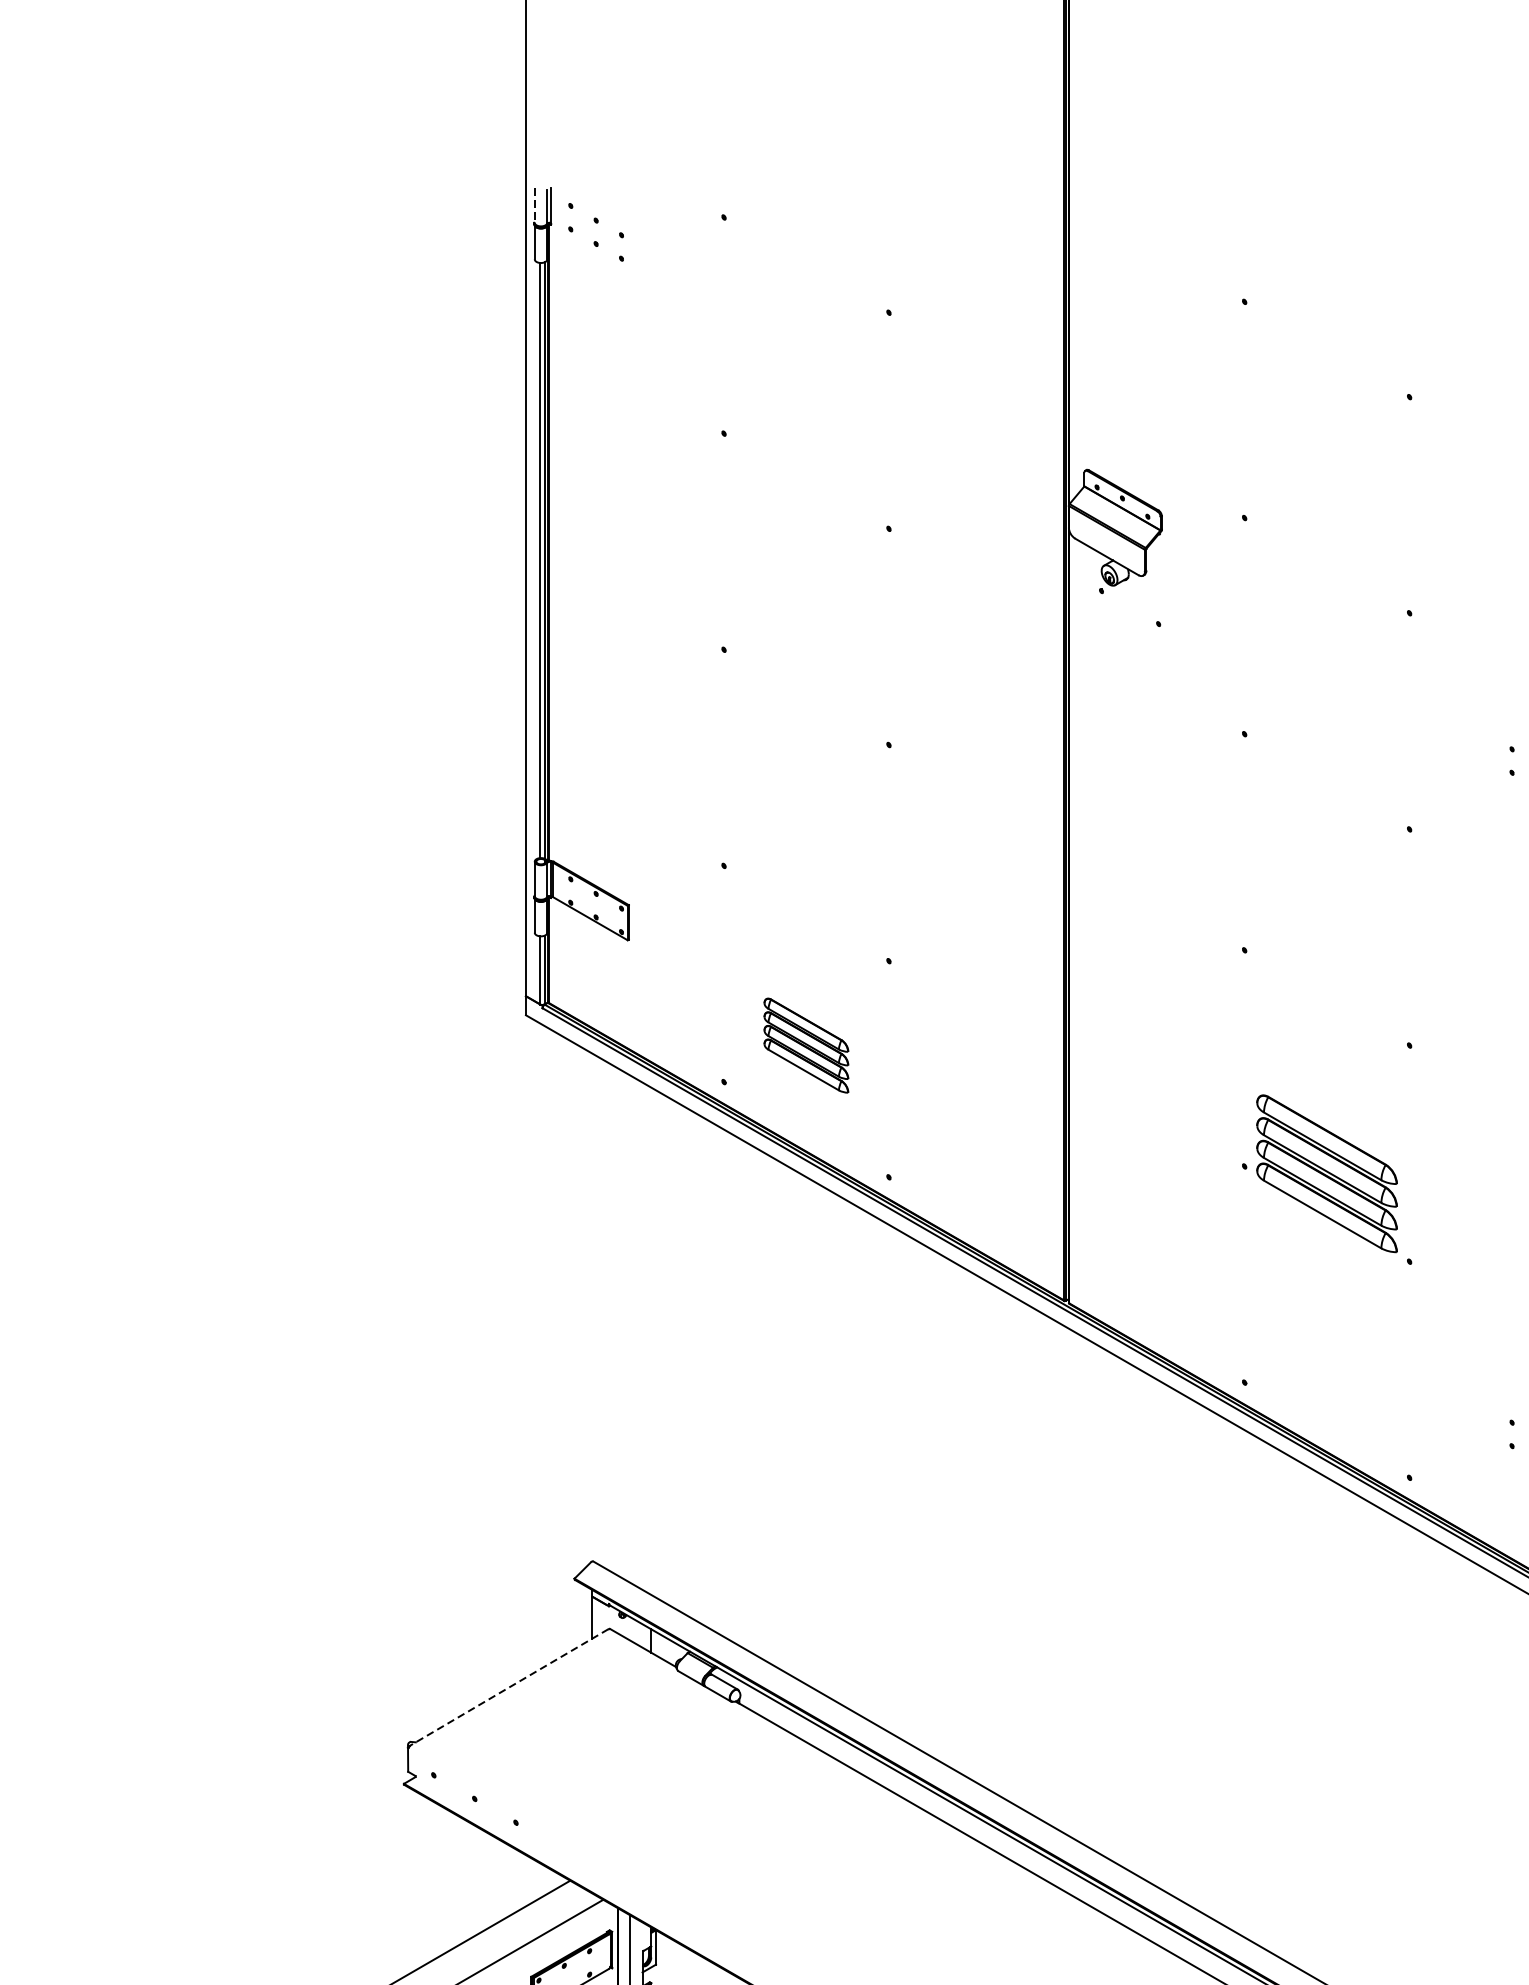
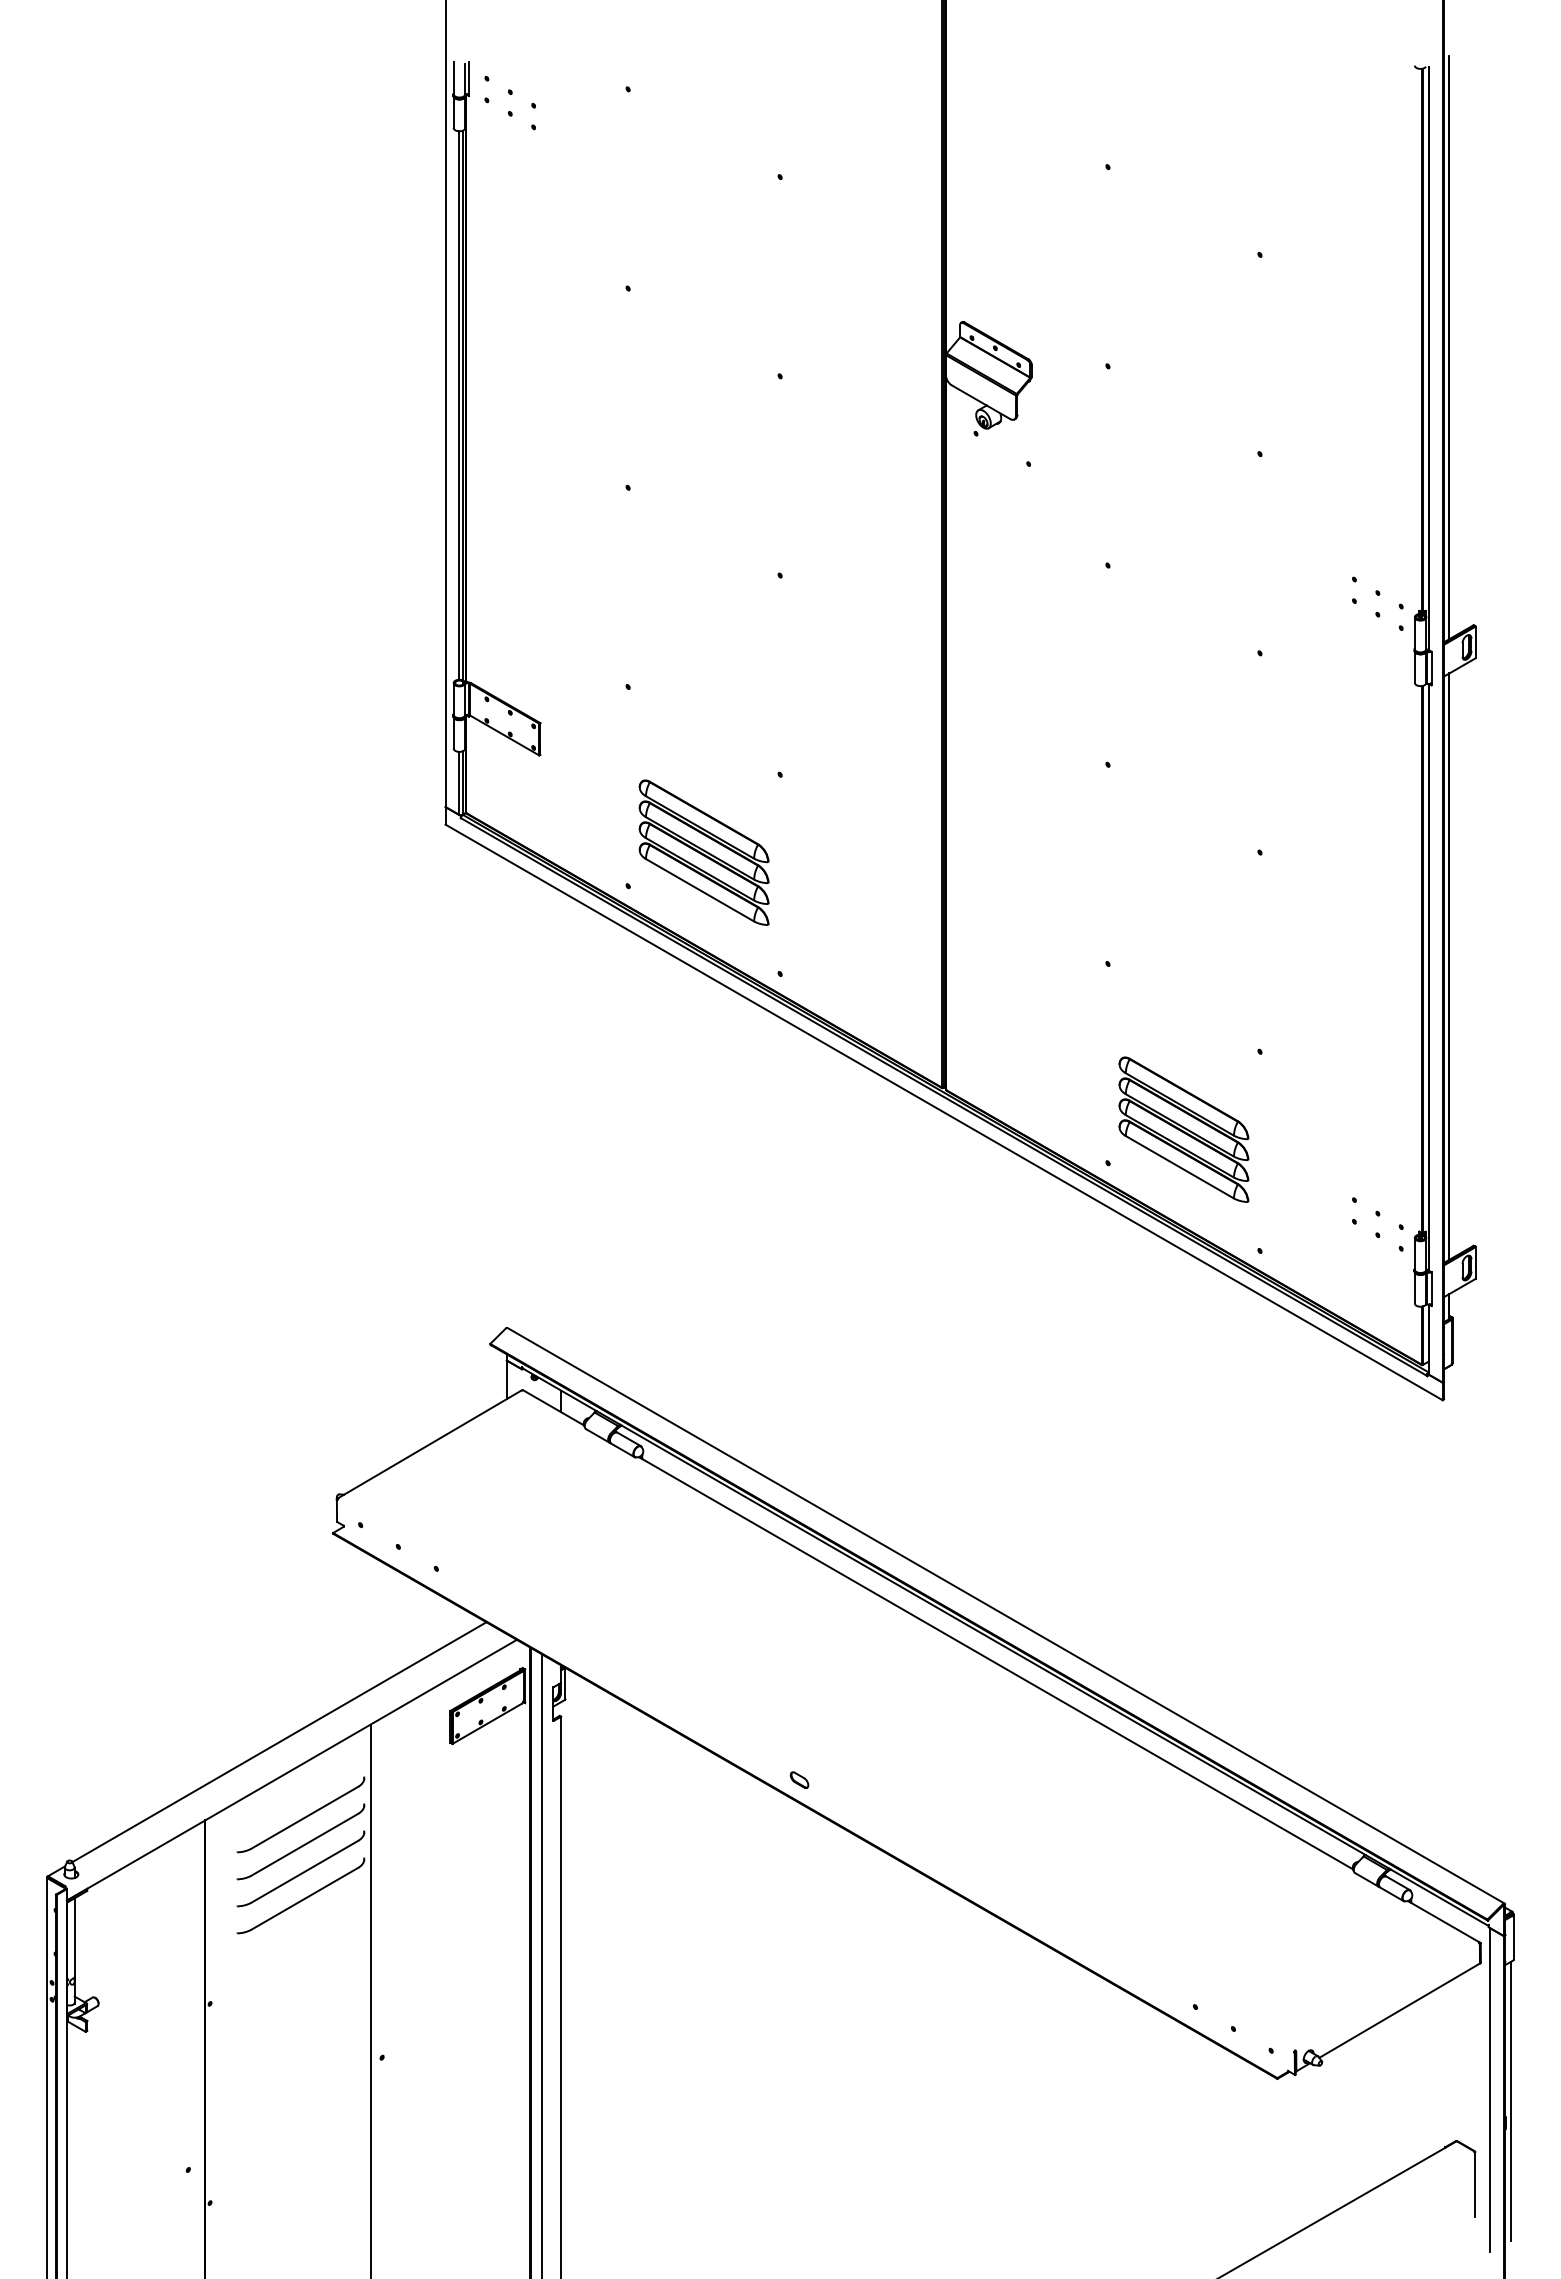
line: (534, 205) -> (453, 78), dashed -> solid
part: (805, 1045) -> (703, 852), size x1.67
part: (1326, 1173) -> (1183, 1129), moved
line: (508, 1687) -> (429, 1444), dashed -> solid

